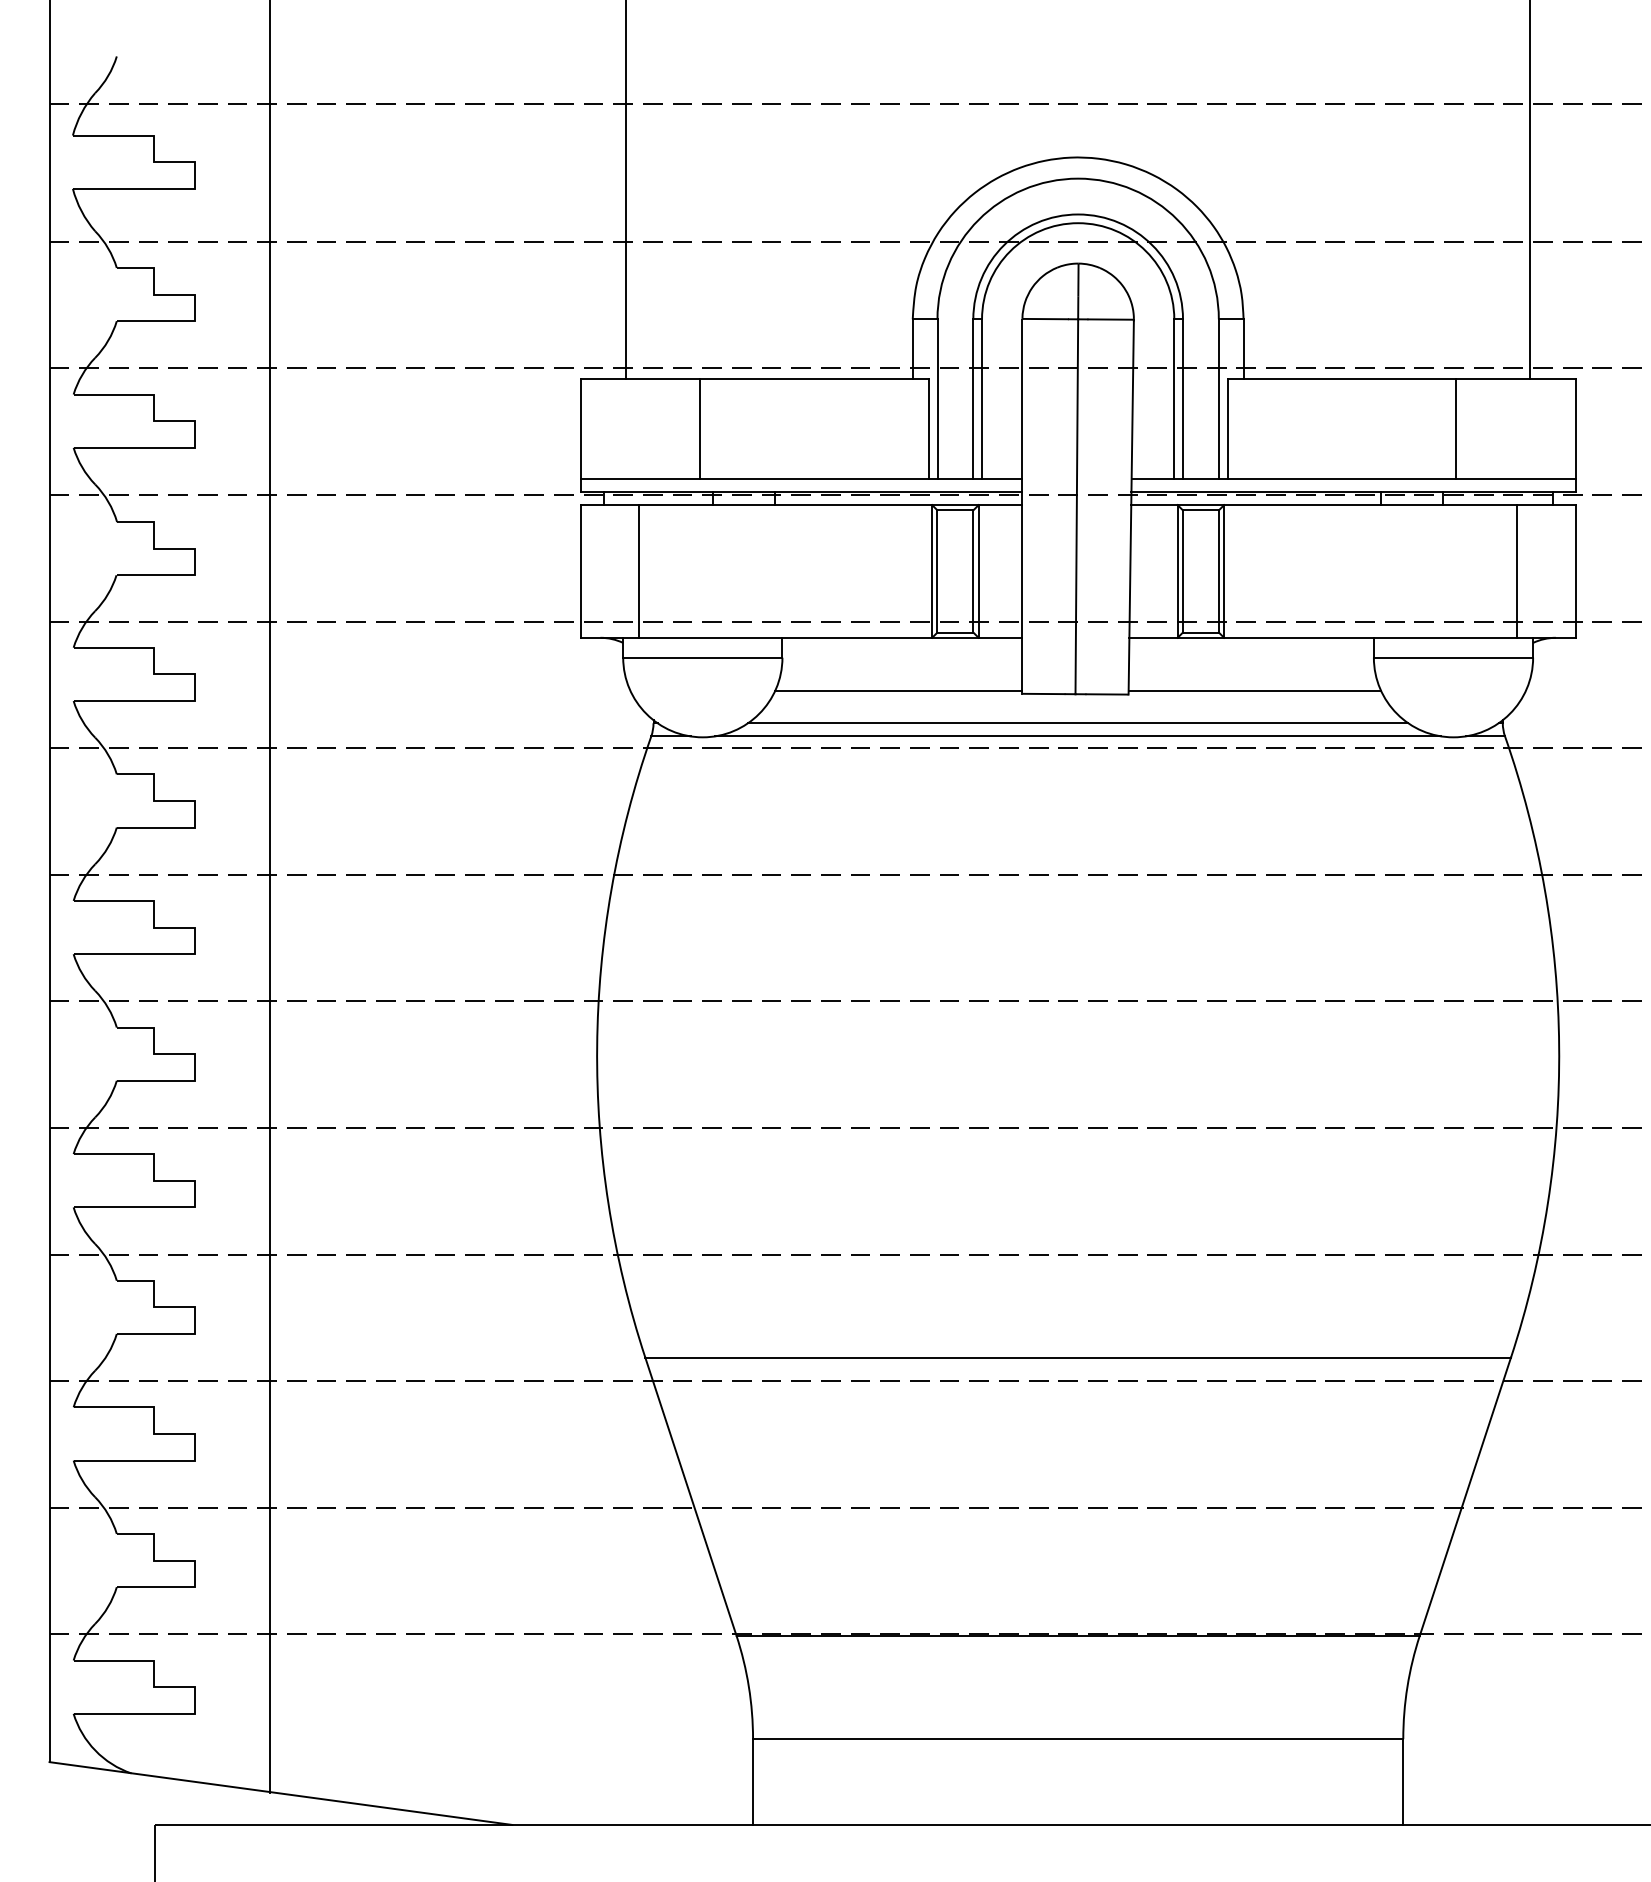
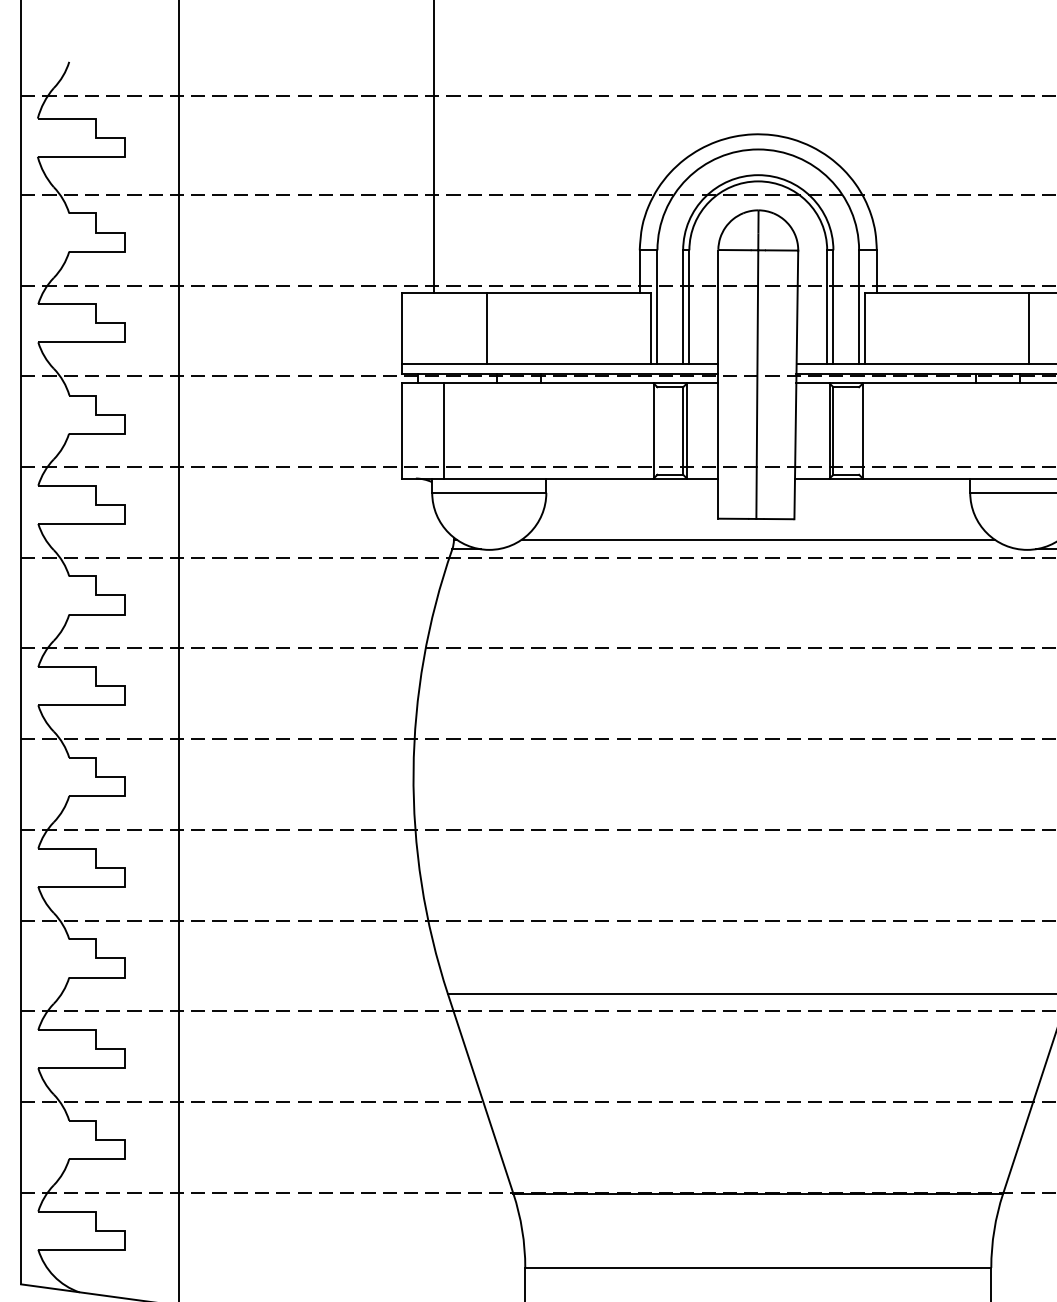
line: (937, 571) -> (657, 431), removed
line: (1218, 571) -> (858, 431), removed
line: (898, 690) -> (629, 516), removed
line: (1254, 690) -> (884, 516), removed
line: (1077, 736) -> (757, 549), removed

